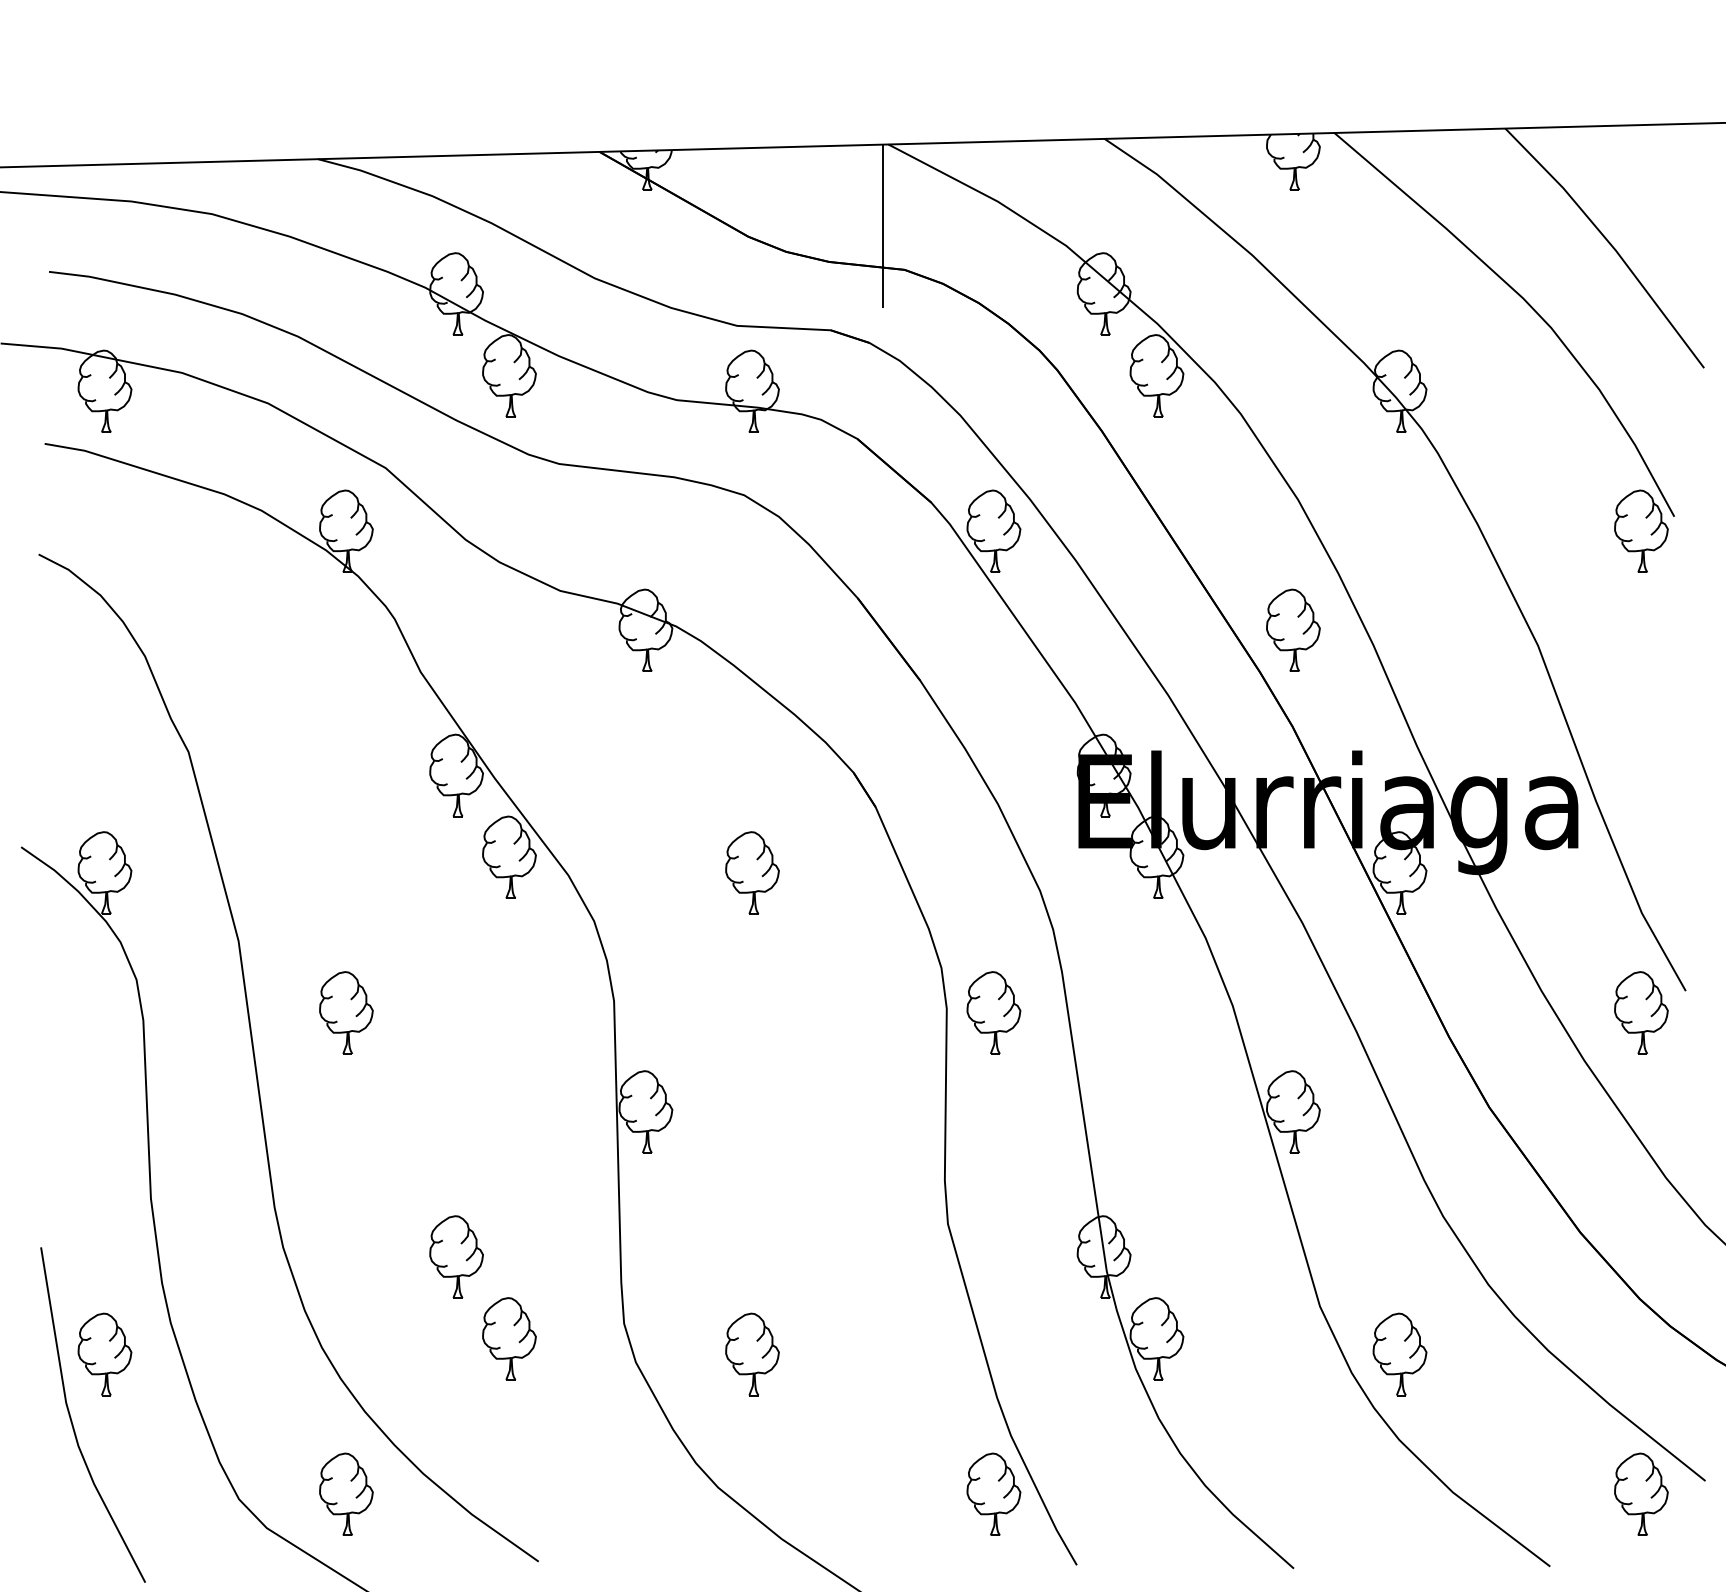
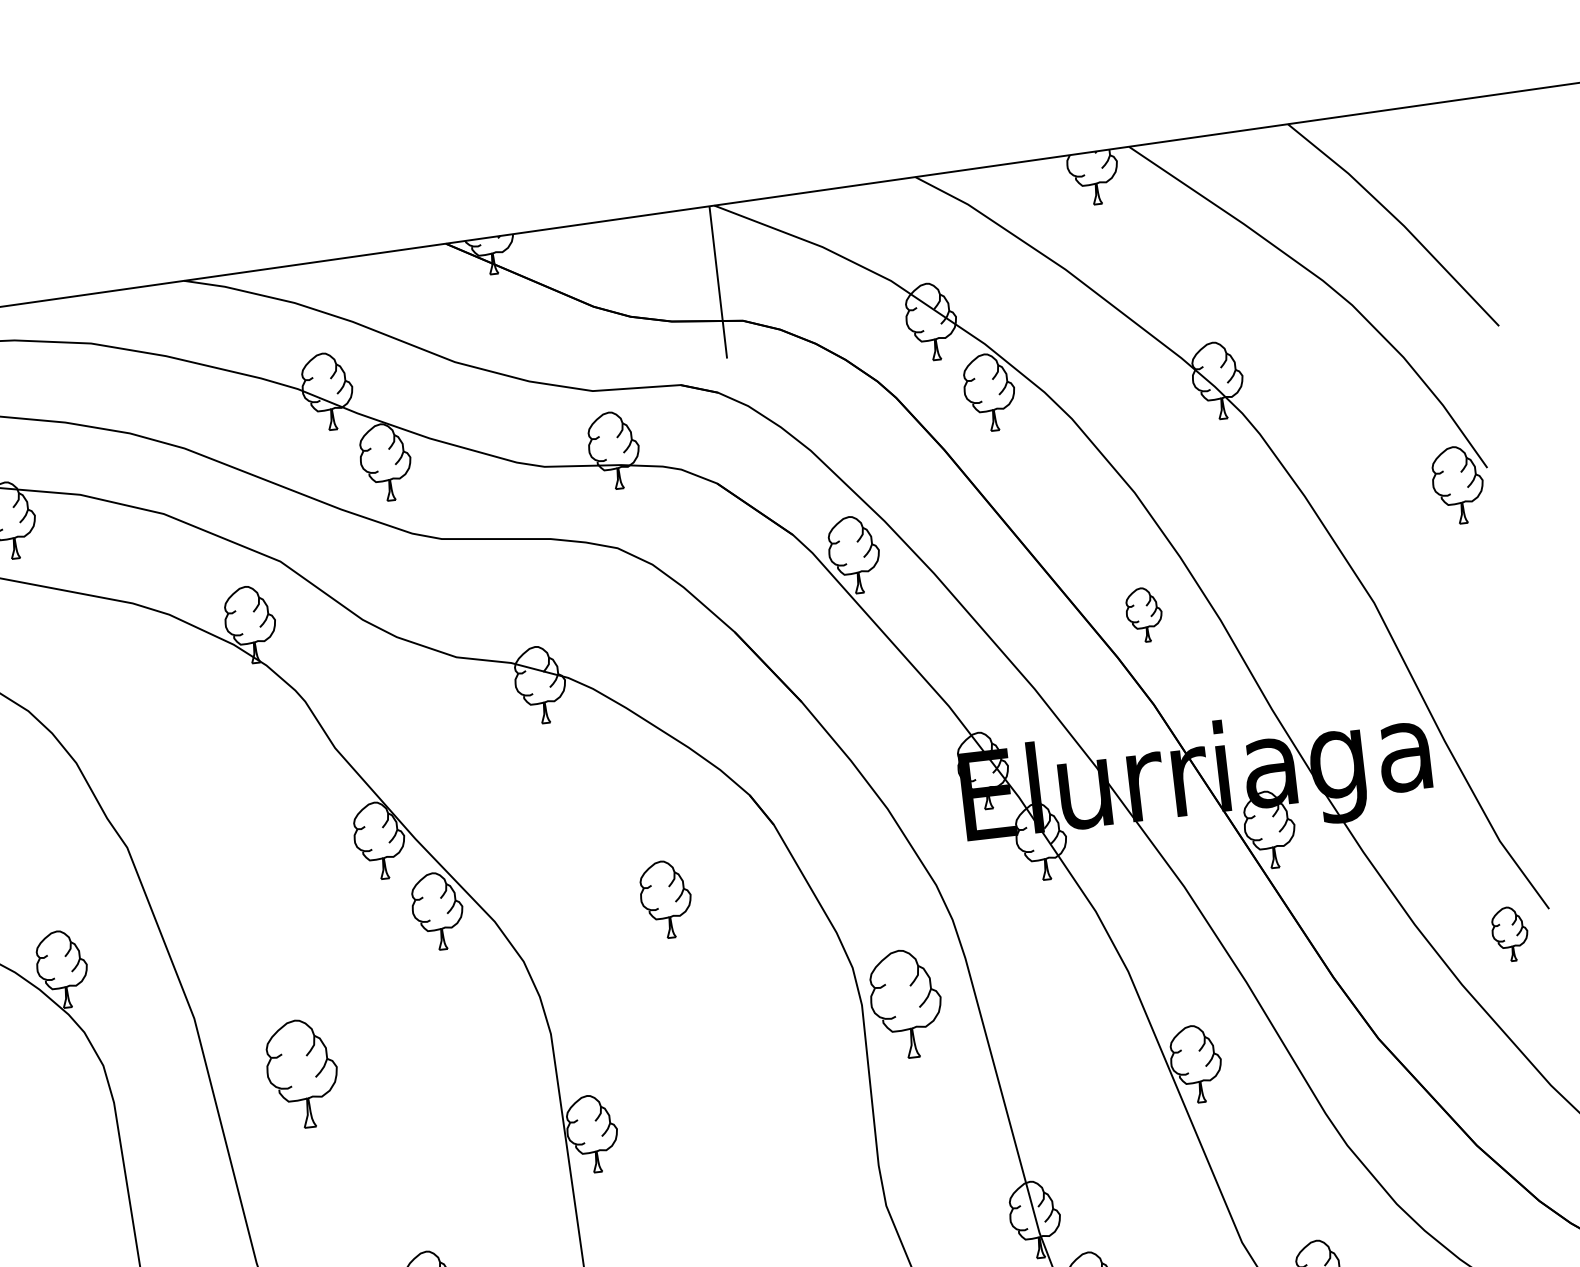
part: (1293, 629) -> (1144, 614), size x0.7
part: (346, 1012) -> (302, 1073), size x1.4
part: (993, 1012) -> (905, 1003), size x1.4
part: (1641, 1012) -> (1510, 933), size x0.7

